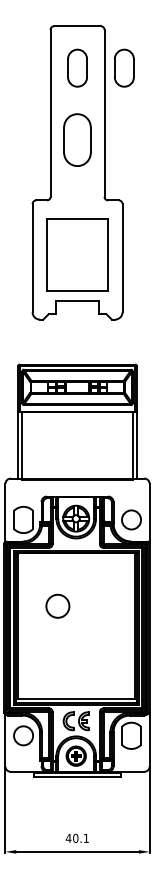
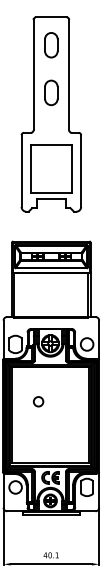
part: (124, 68) -> (82, 45), removed
part: (77, 139) -> (51, 92), size x0.71
circle: (58, 606) -> (38, 401), size x0.62

